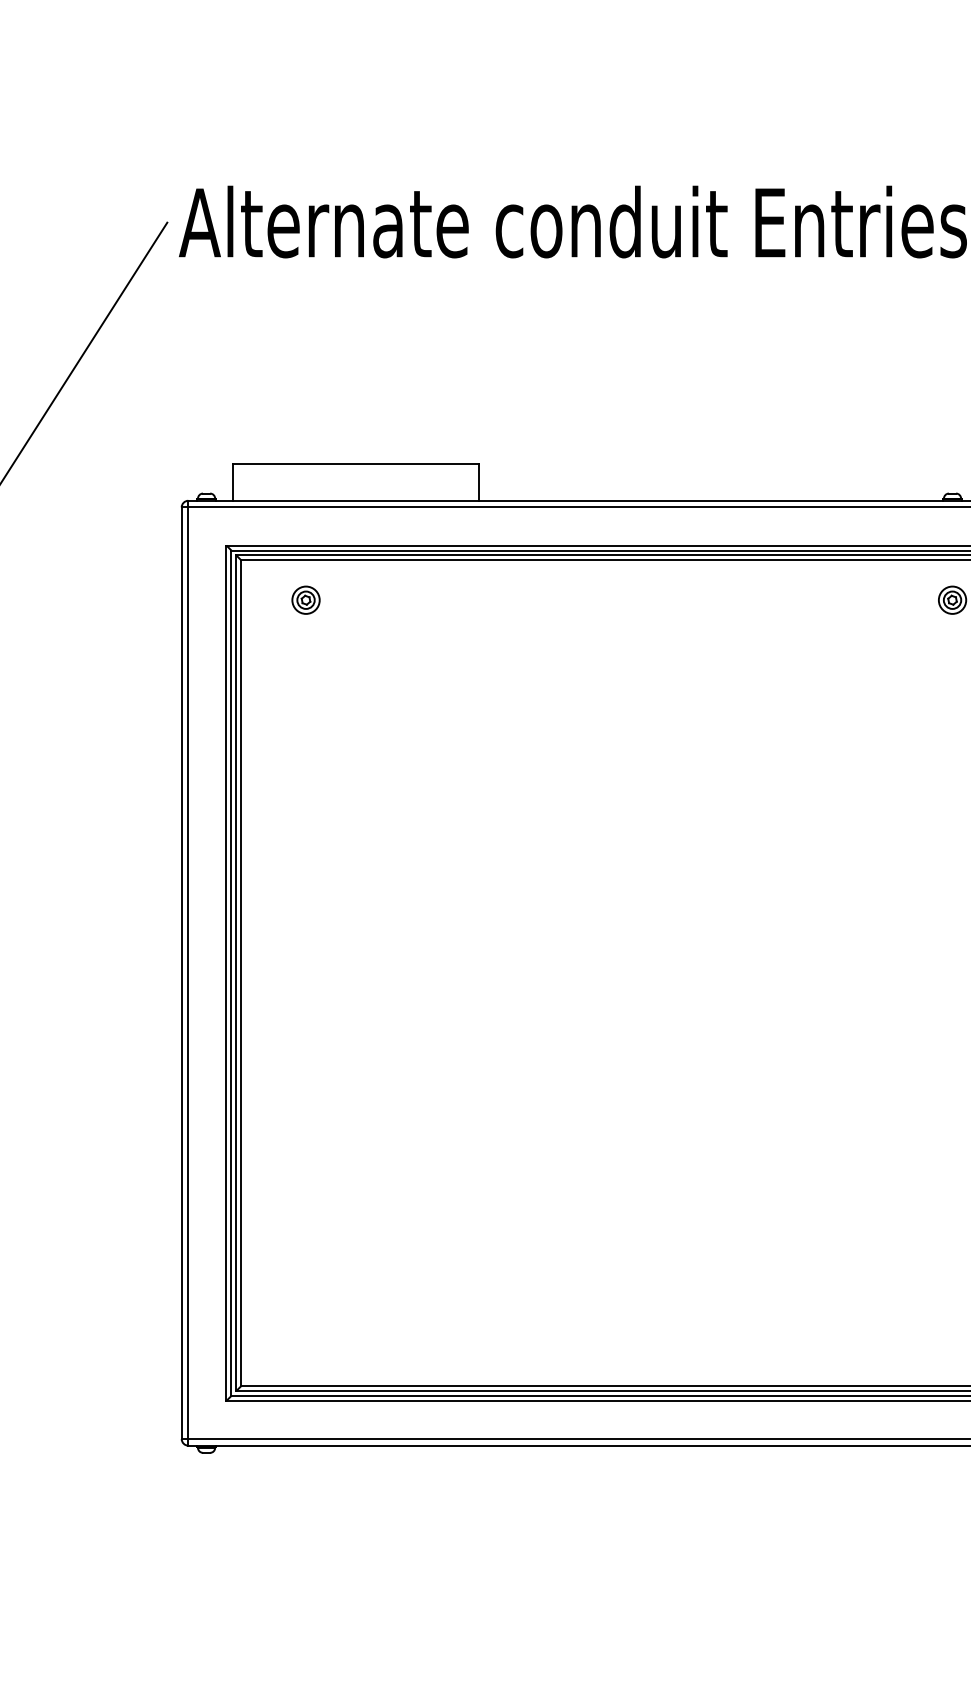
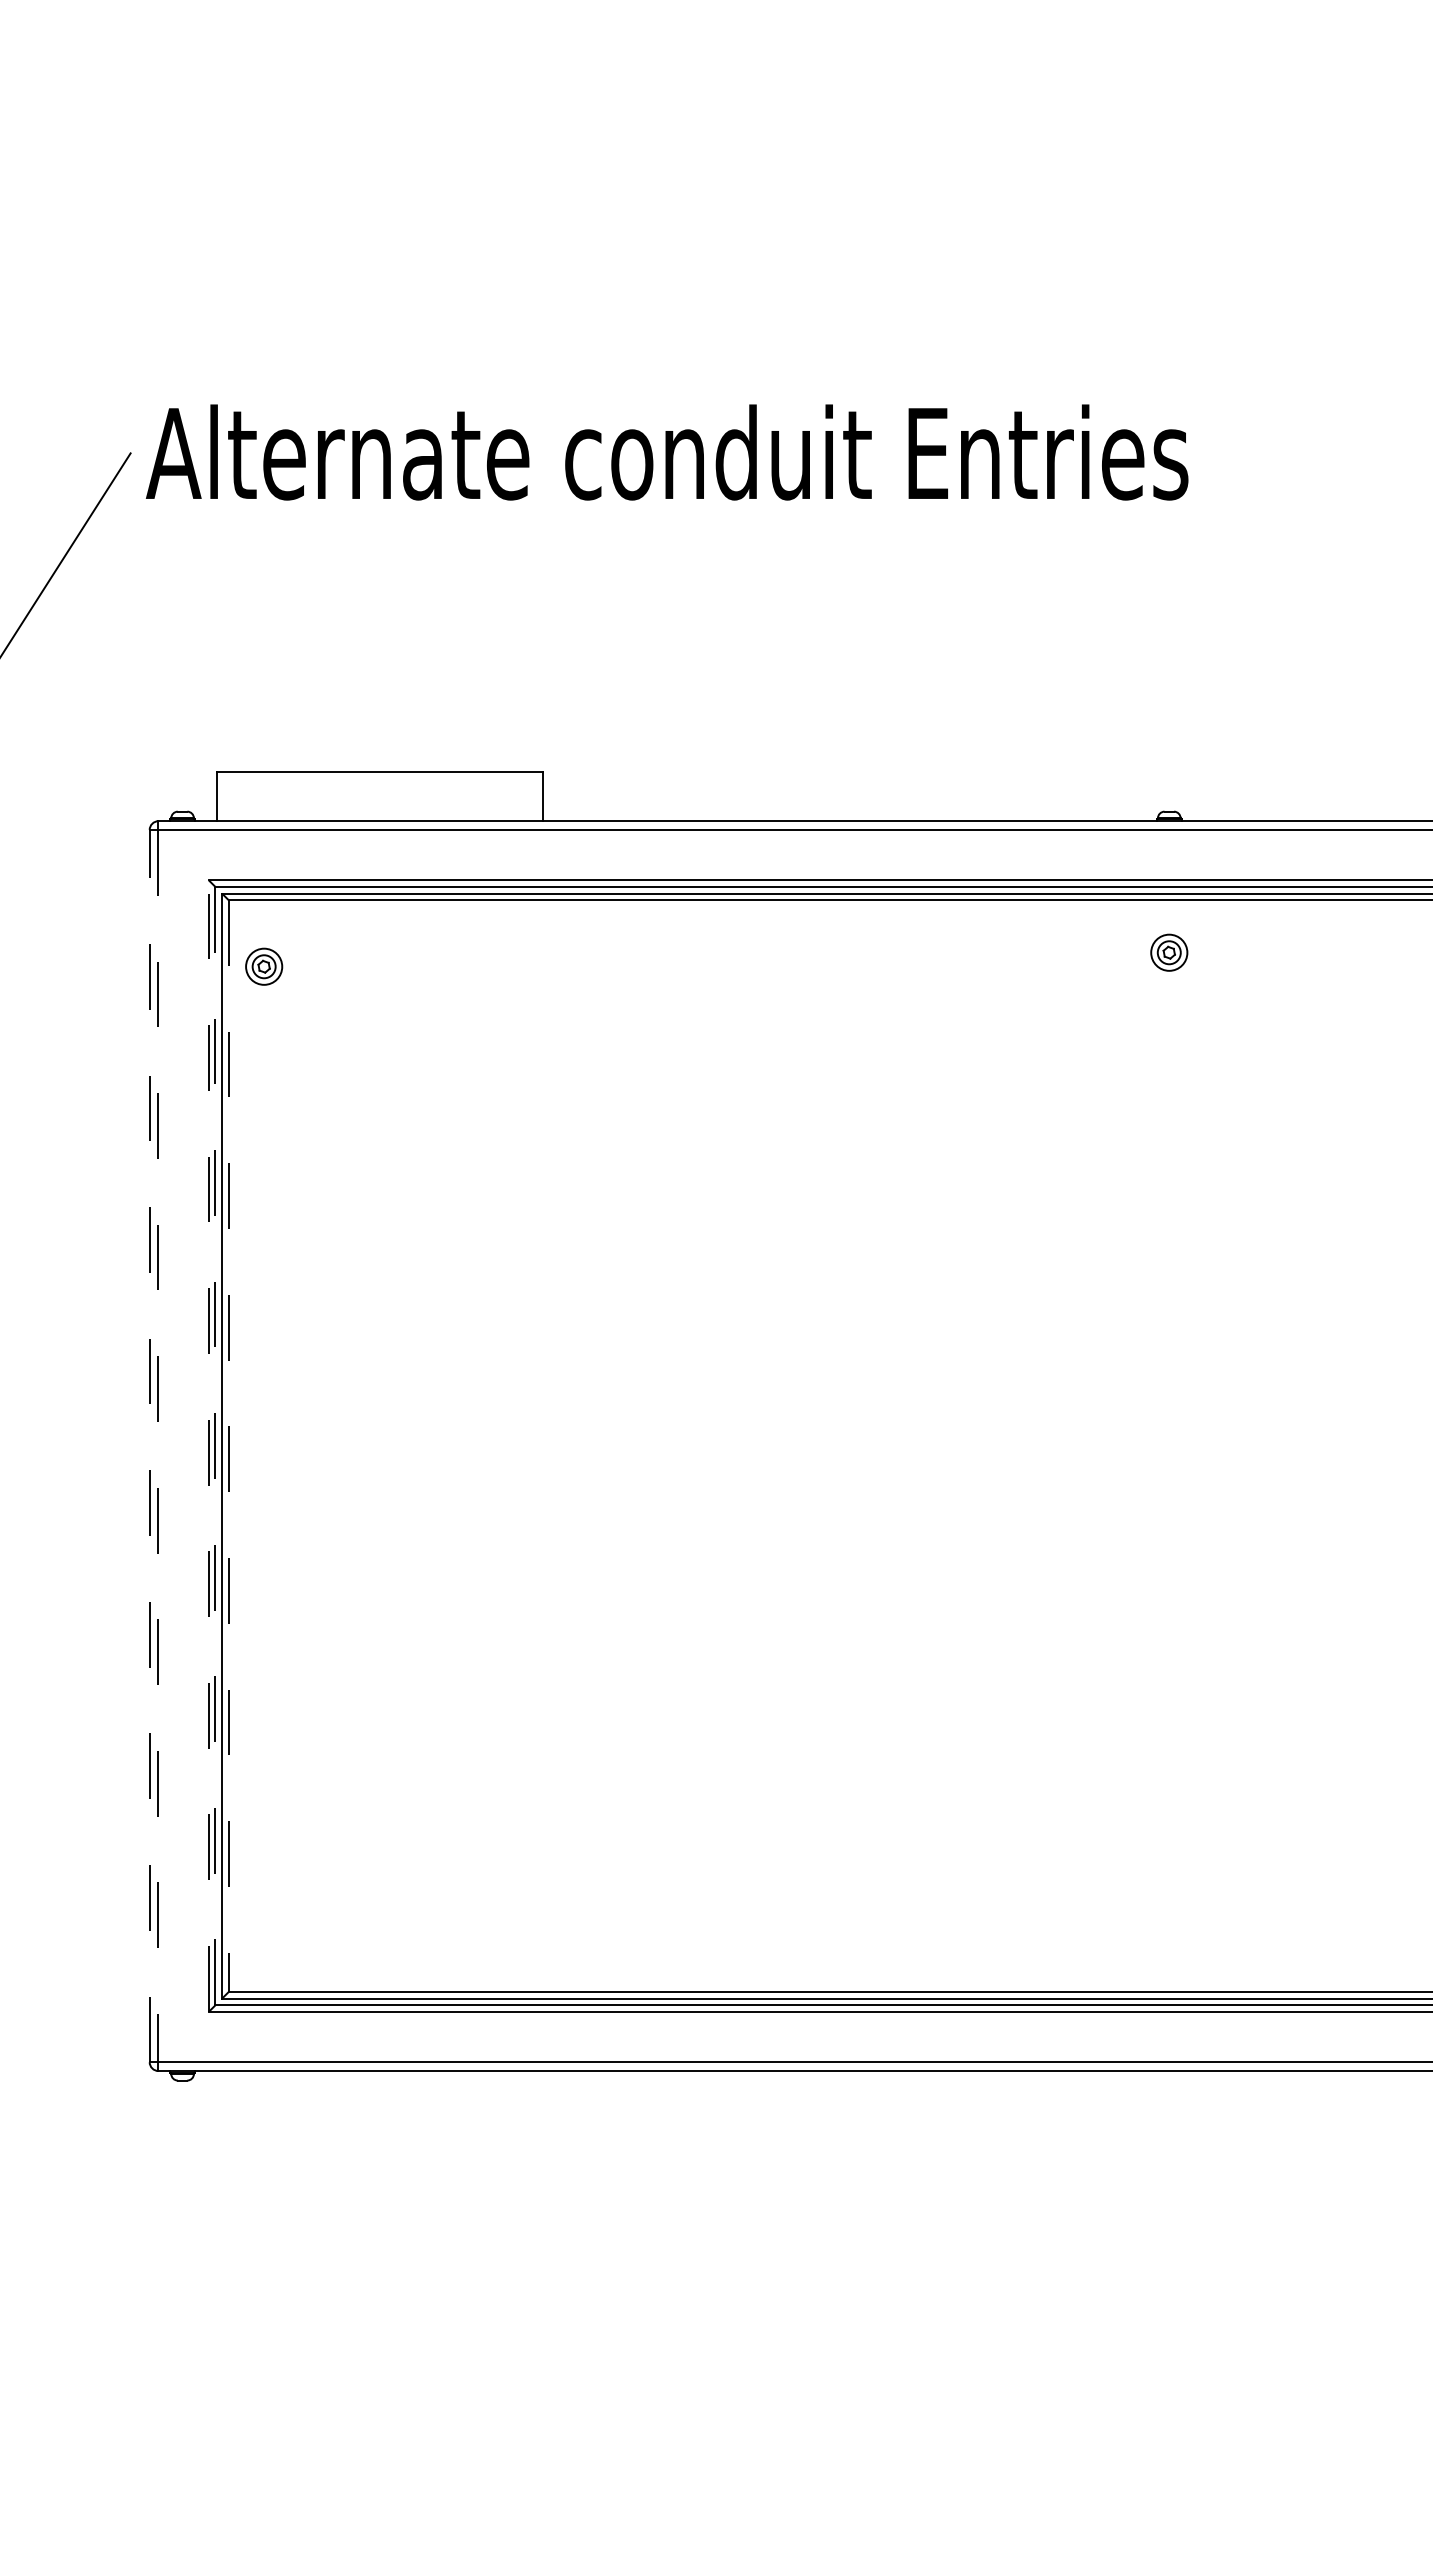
part: (306, 600) -> (264, 966), moved
line: (181, 972) -> (149, 1445), solid -> dashed
line: (188, 973) -> (158, 1446), solid -> dashed
line: (226, 973) -> (208, 1446), solid -> dashed
line: (231, 973) -> (215, 1446), solid -> dashed
line: (241, 973) -> (228, 1446), solid -> dashed

